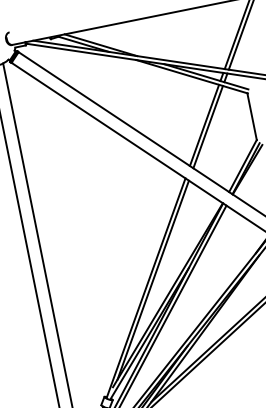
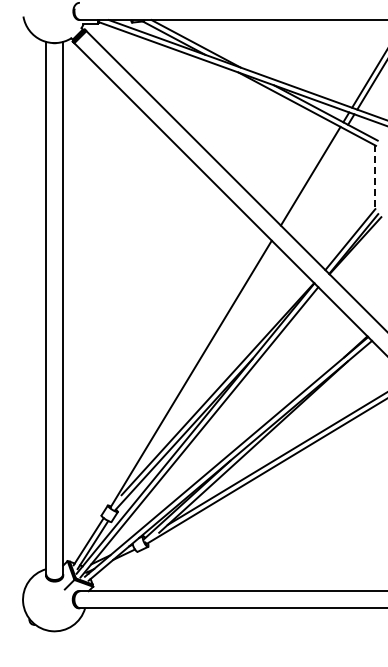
line: (252, 117) -> (375, 178), solid -> dashed
line: (207, 127) -> (314, 179), removed
line: (153, 280) -> (202, 365), removed

